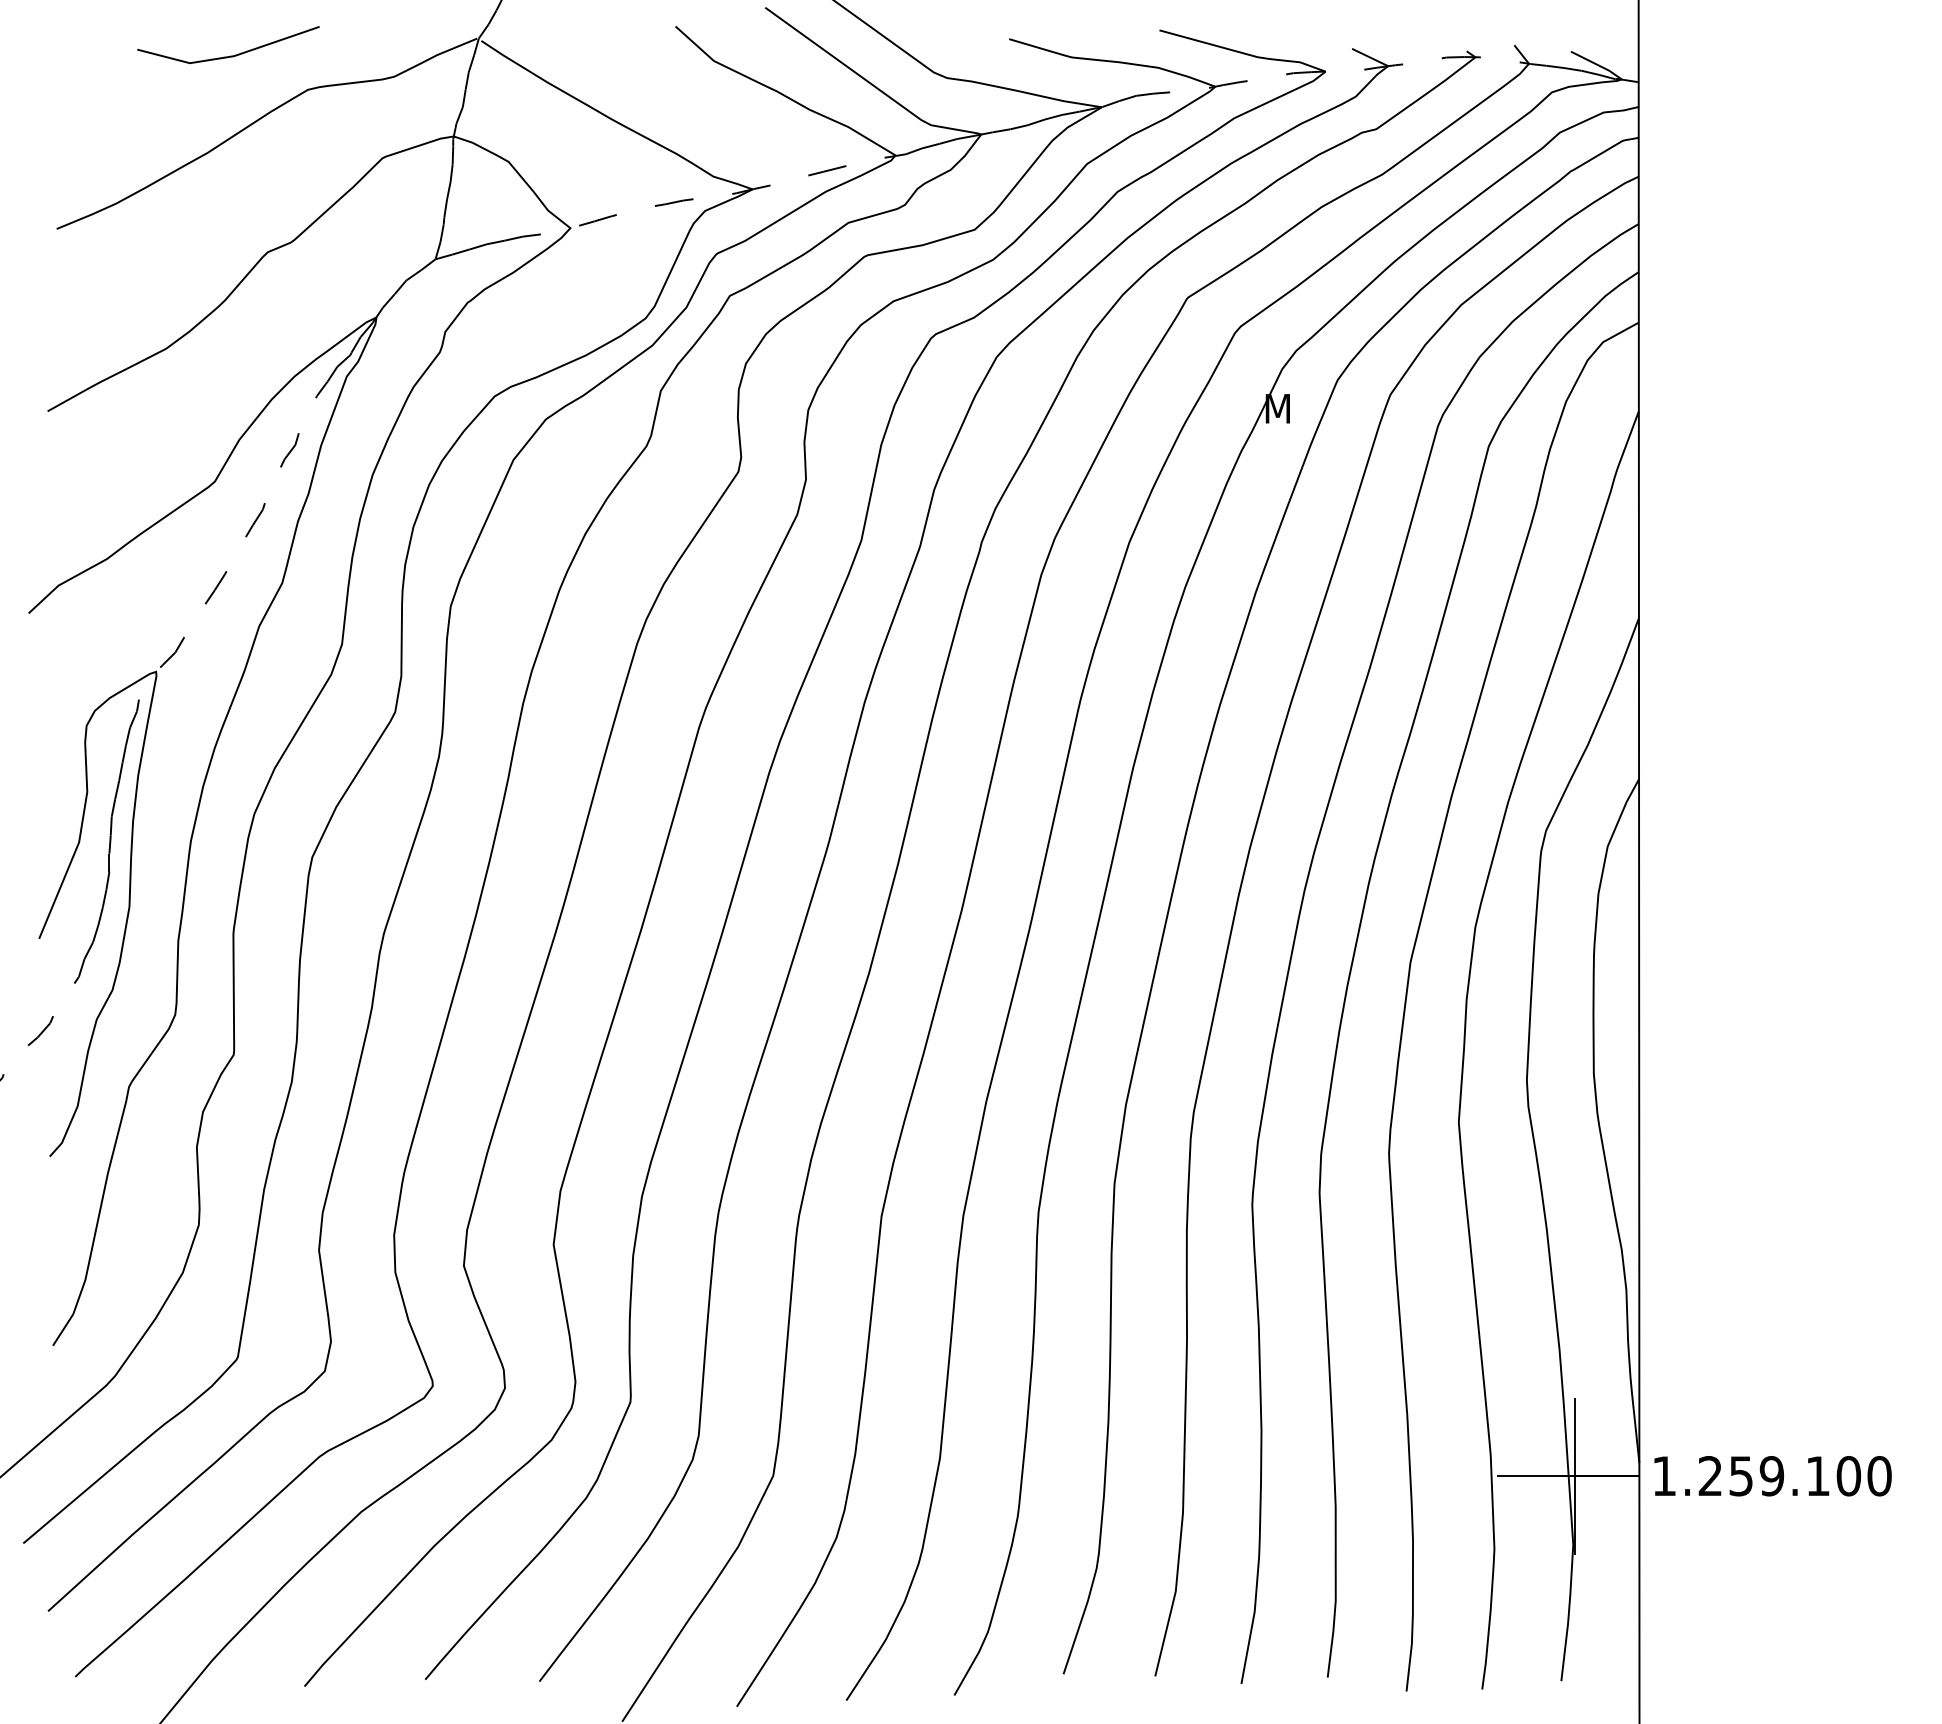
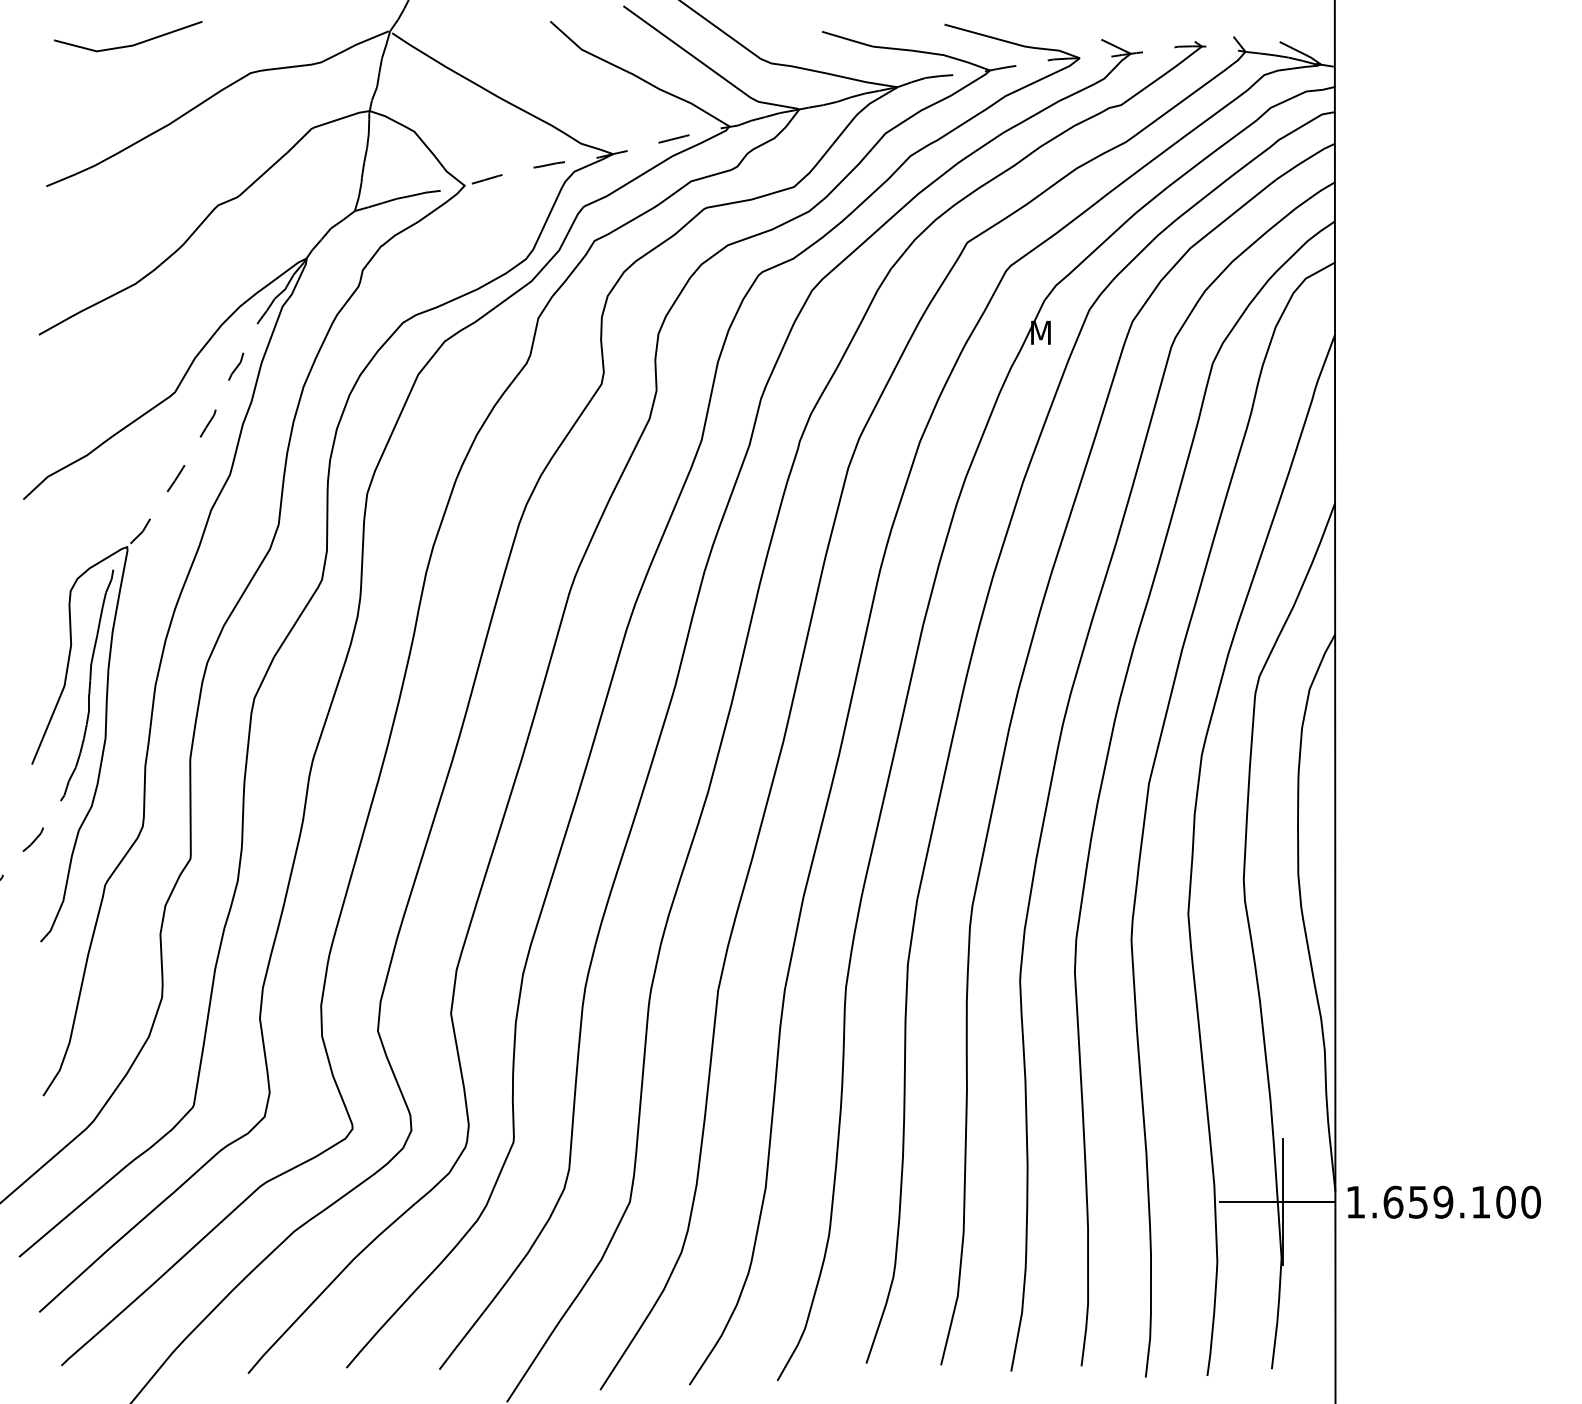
line: (232, 54) -> (131, 44), moved
text: (1710, 1475) -> (1393, 1201), 1.259.100 -> 1.659.100

